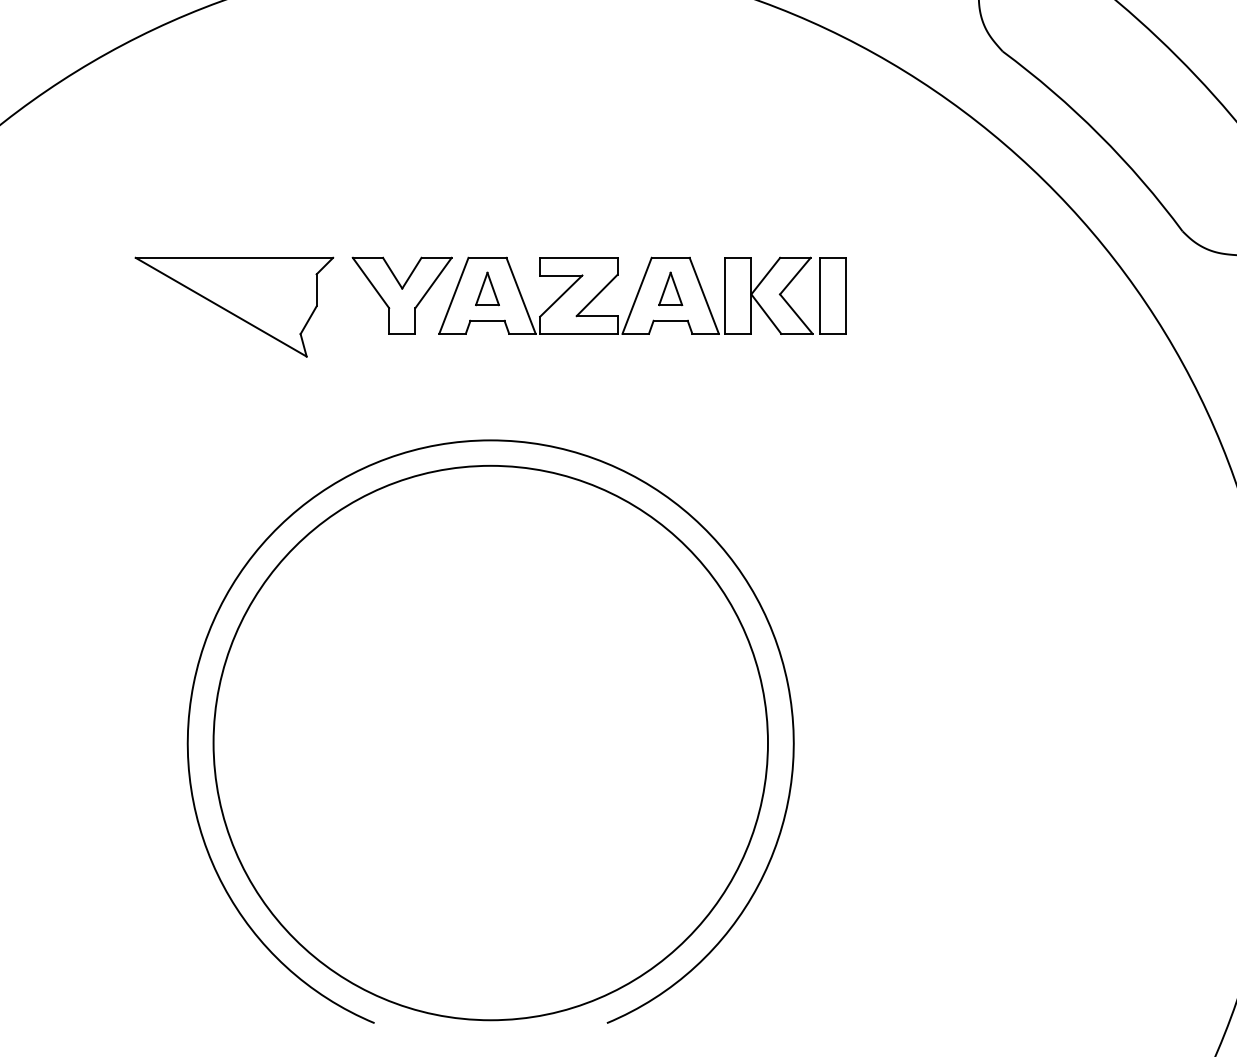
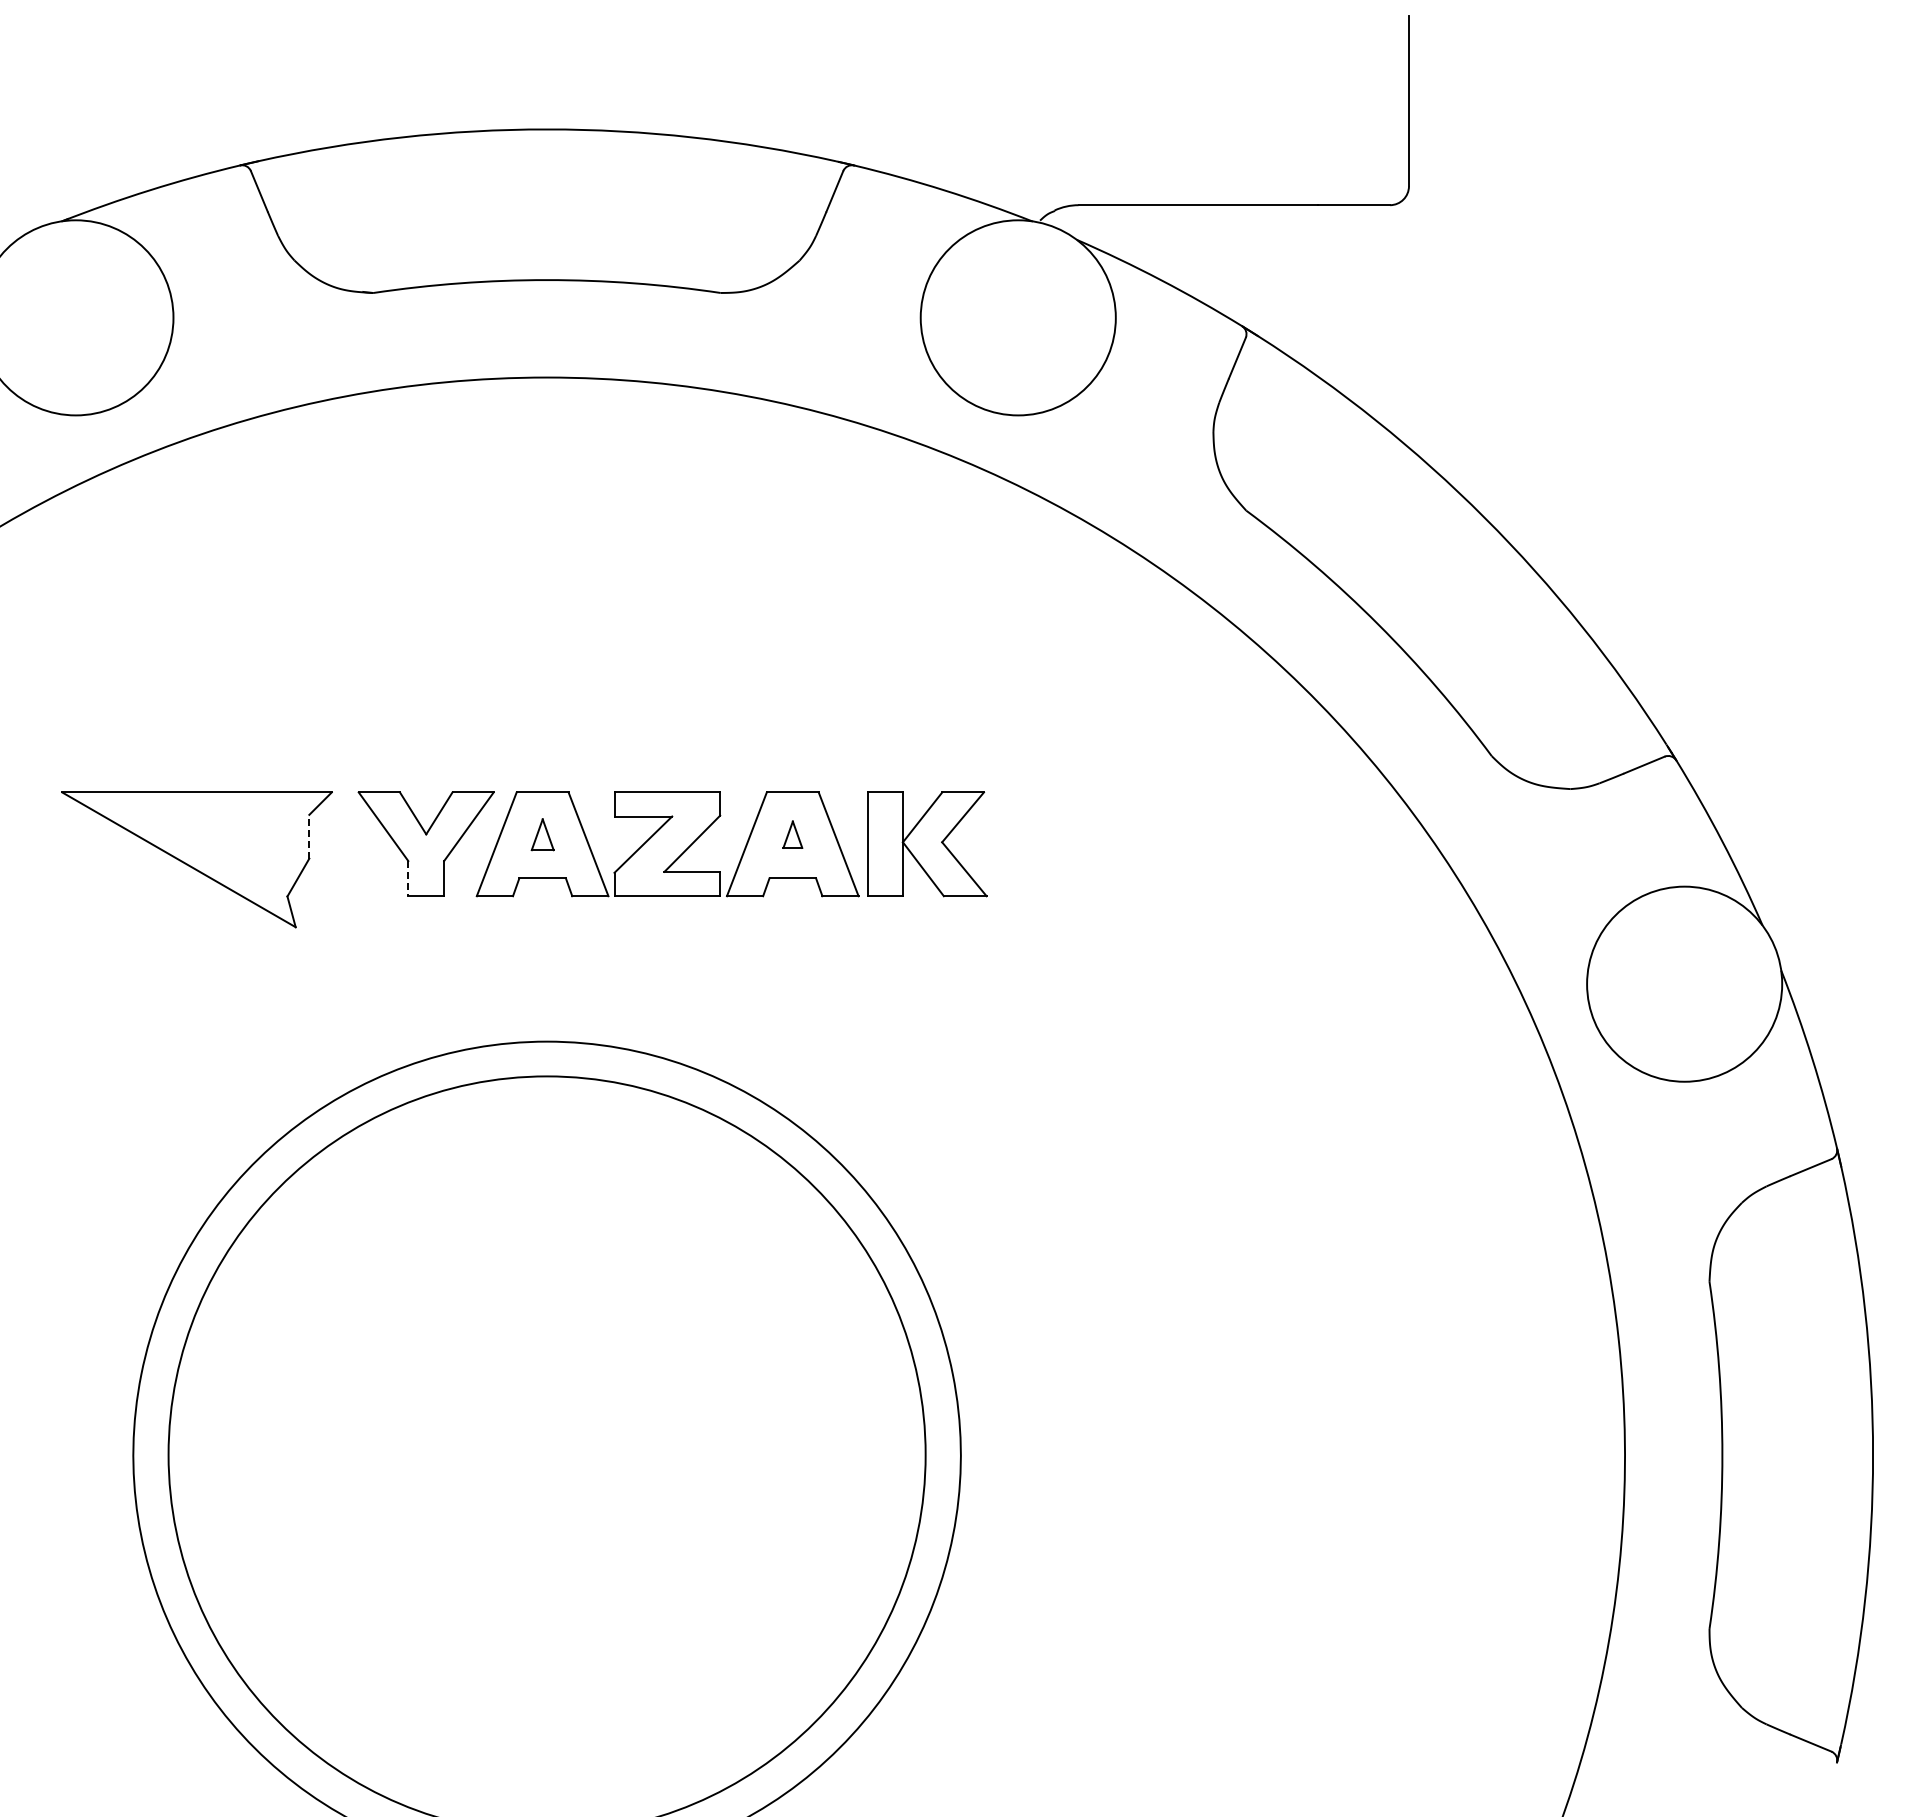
part: (487, 288) -> (542, 834), size x0.7
part: (670, 288) -> (792, 834), size x0.6
line: (316, 290) -> (309, 836), solid -> dashed
part: (833, 295) -> (1014, 843), removed
line: (389, 320) -> (408, 878), solid -> dashed

